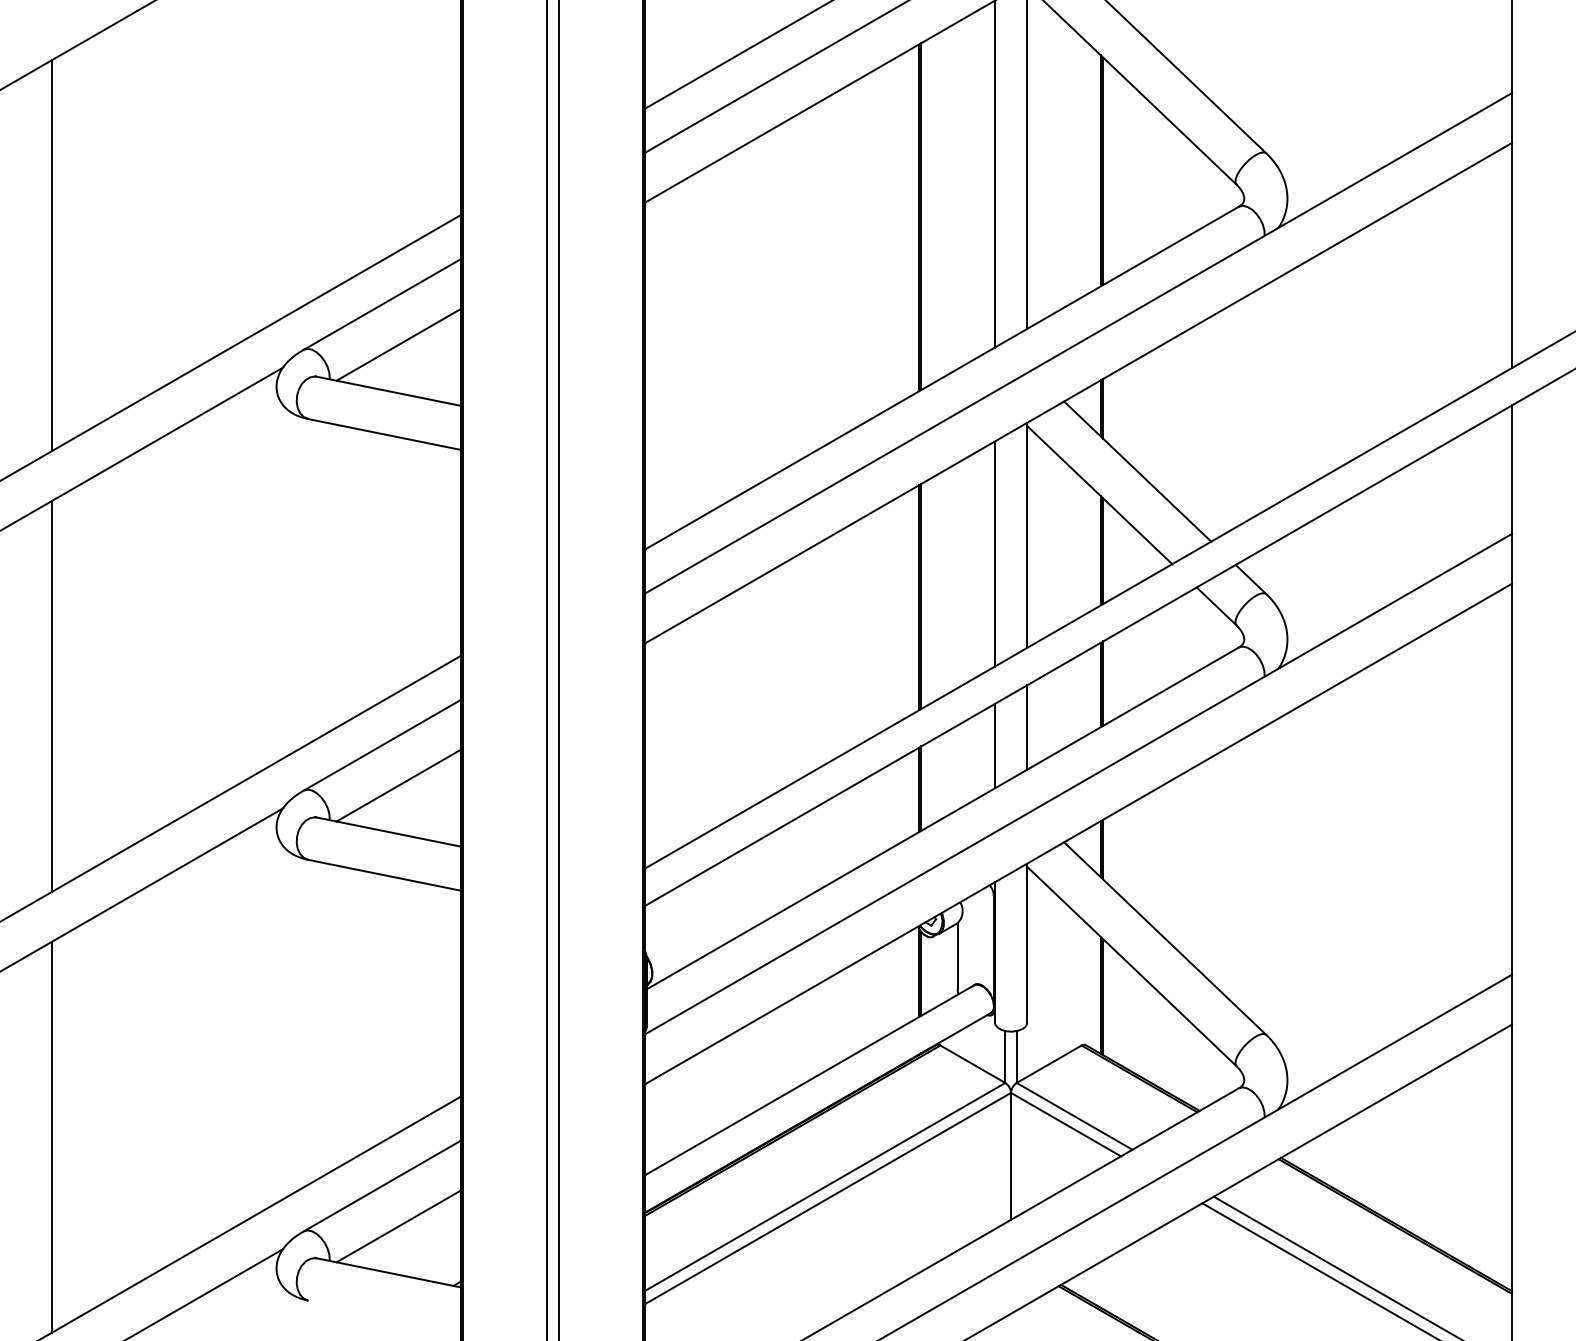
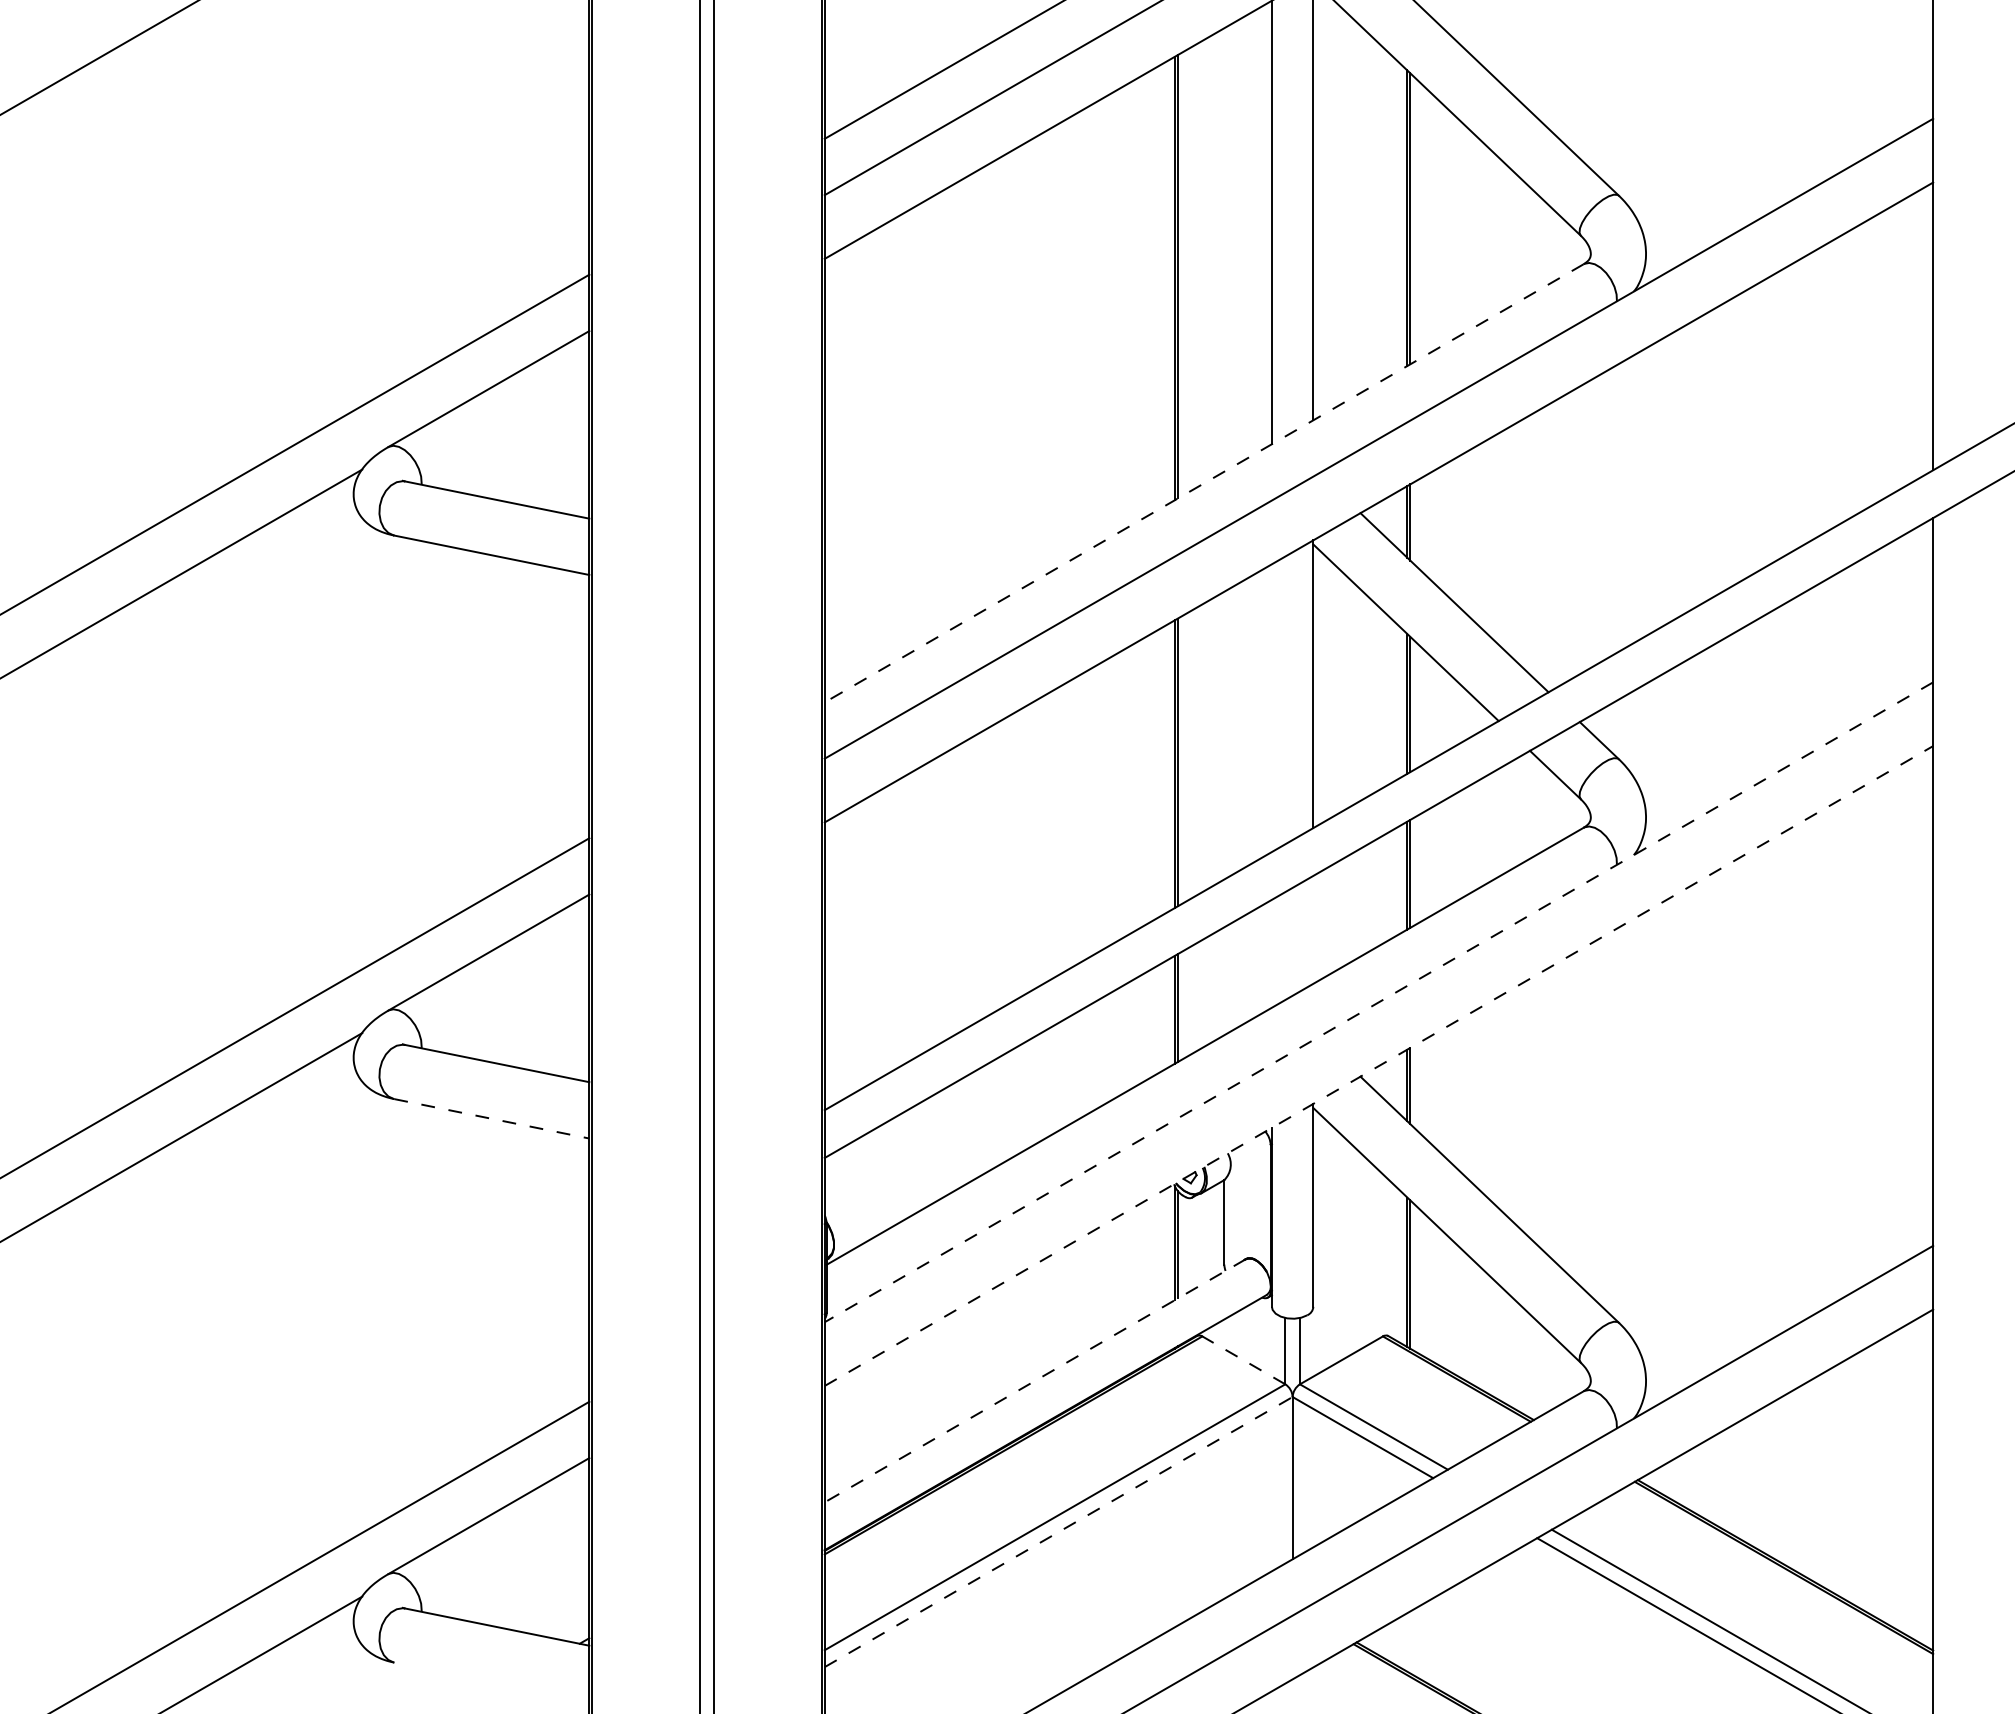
line: (51, 255) -> (66, 326), removed
line: (398, 344) -> (509, 440), removed
line: (941, 378) -> (1203, 483), solid -> dashed
line: (994, 554) -> (1271, 708), removed
line: (51, 696) -> (66, 890), removed
line: (1027, 727) -> (1313, 929), removed
line: (994, 745) -> (1271, 953), removed
line: (1078, 784) -> (1378, 1002), solid -> dashed
line: (398, 785) -> (509, 1004), removed
line: (1078, 834) -> (1378, 1066), solid -> dashed
line: (385, 875) -> (492, 1118), solid -> dashed
line: (972, 1064) -> (1243, 1360), solid -> dashed
line: (809, 1080) -> (1034, 1381), solid -> dashed
line: (51, 1137) -> (66, 1453), removed
line: (828, 1198) -> (1059, 1531), solid -> dashed
line: (398, 1226) -> (509, 1567), removed

